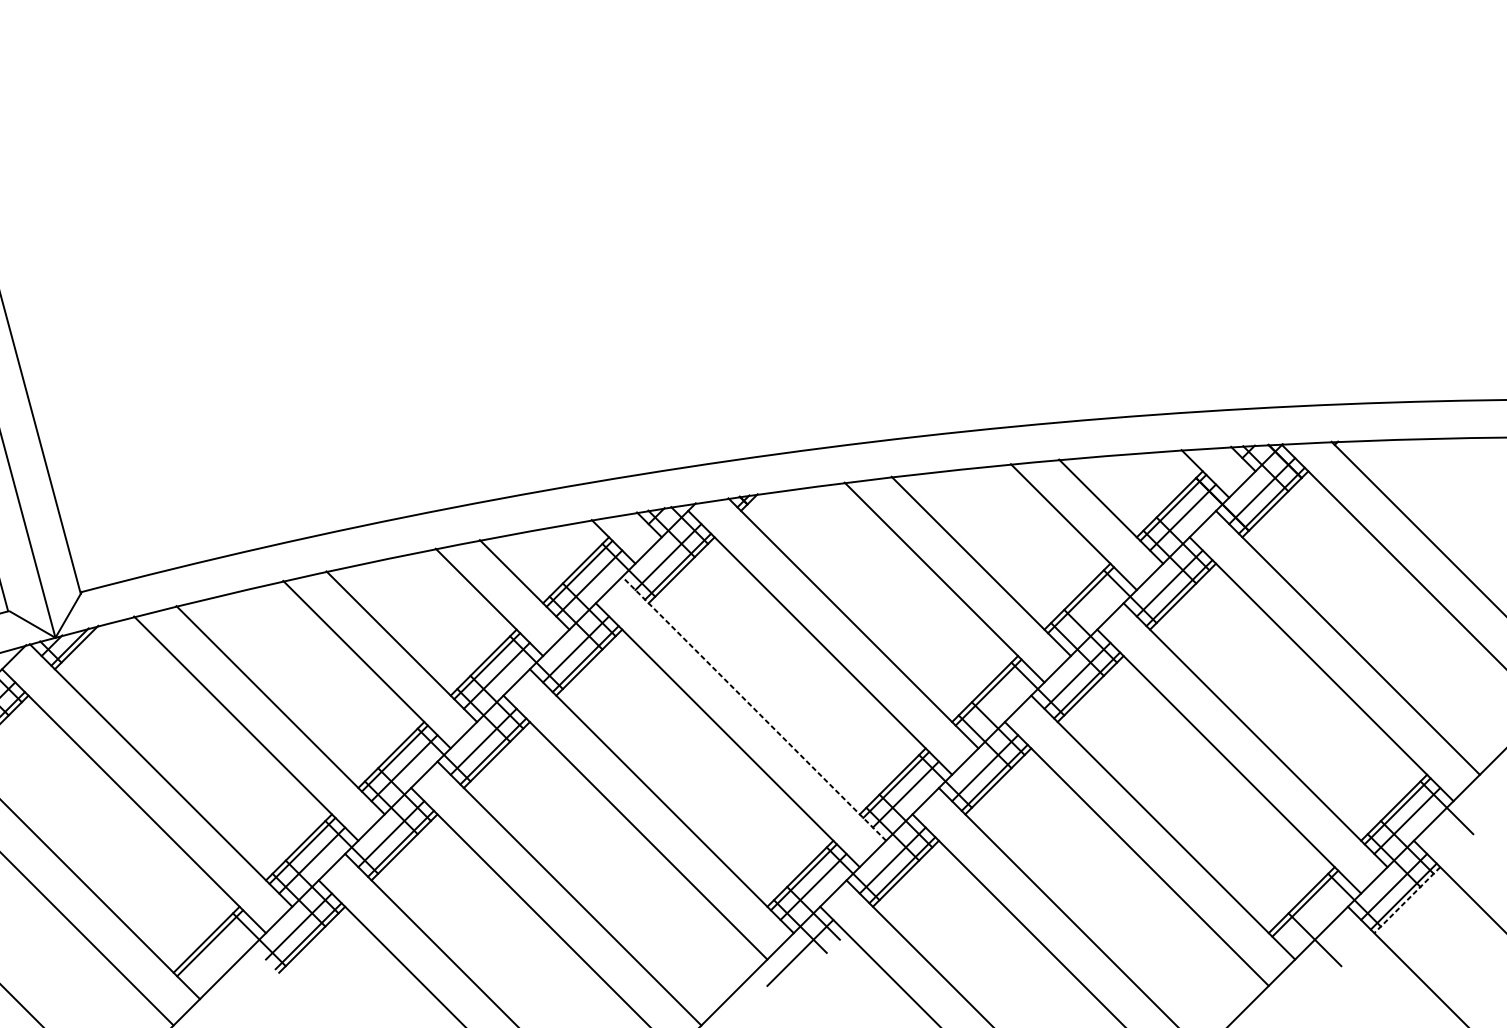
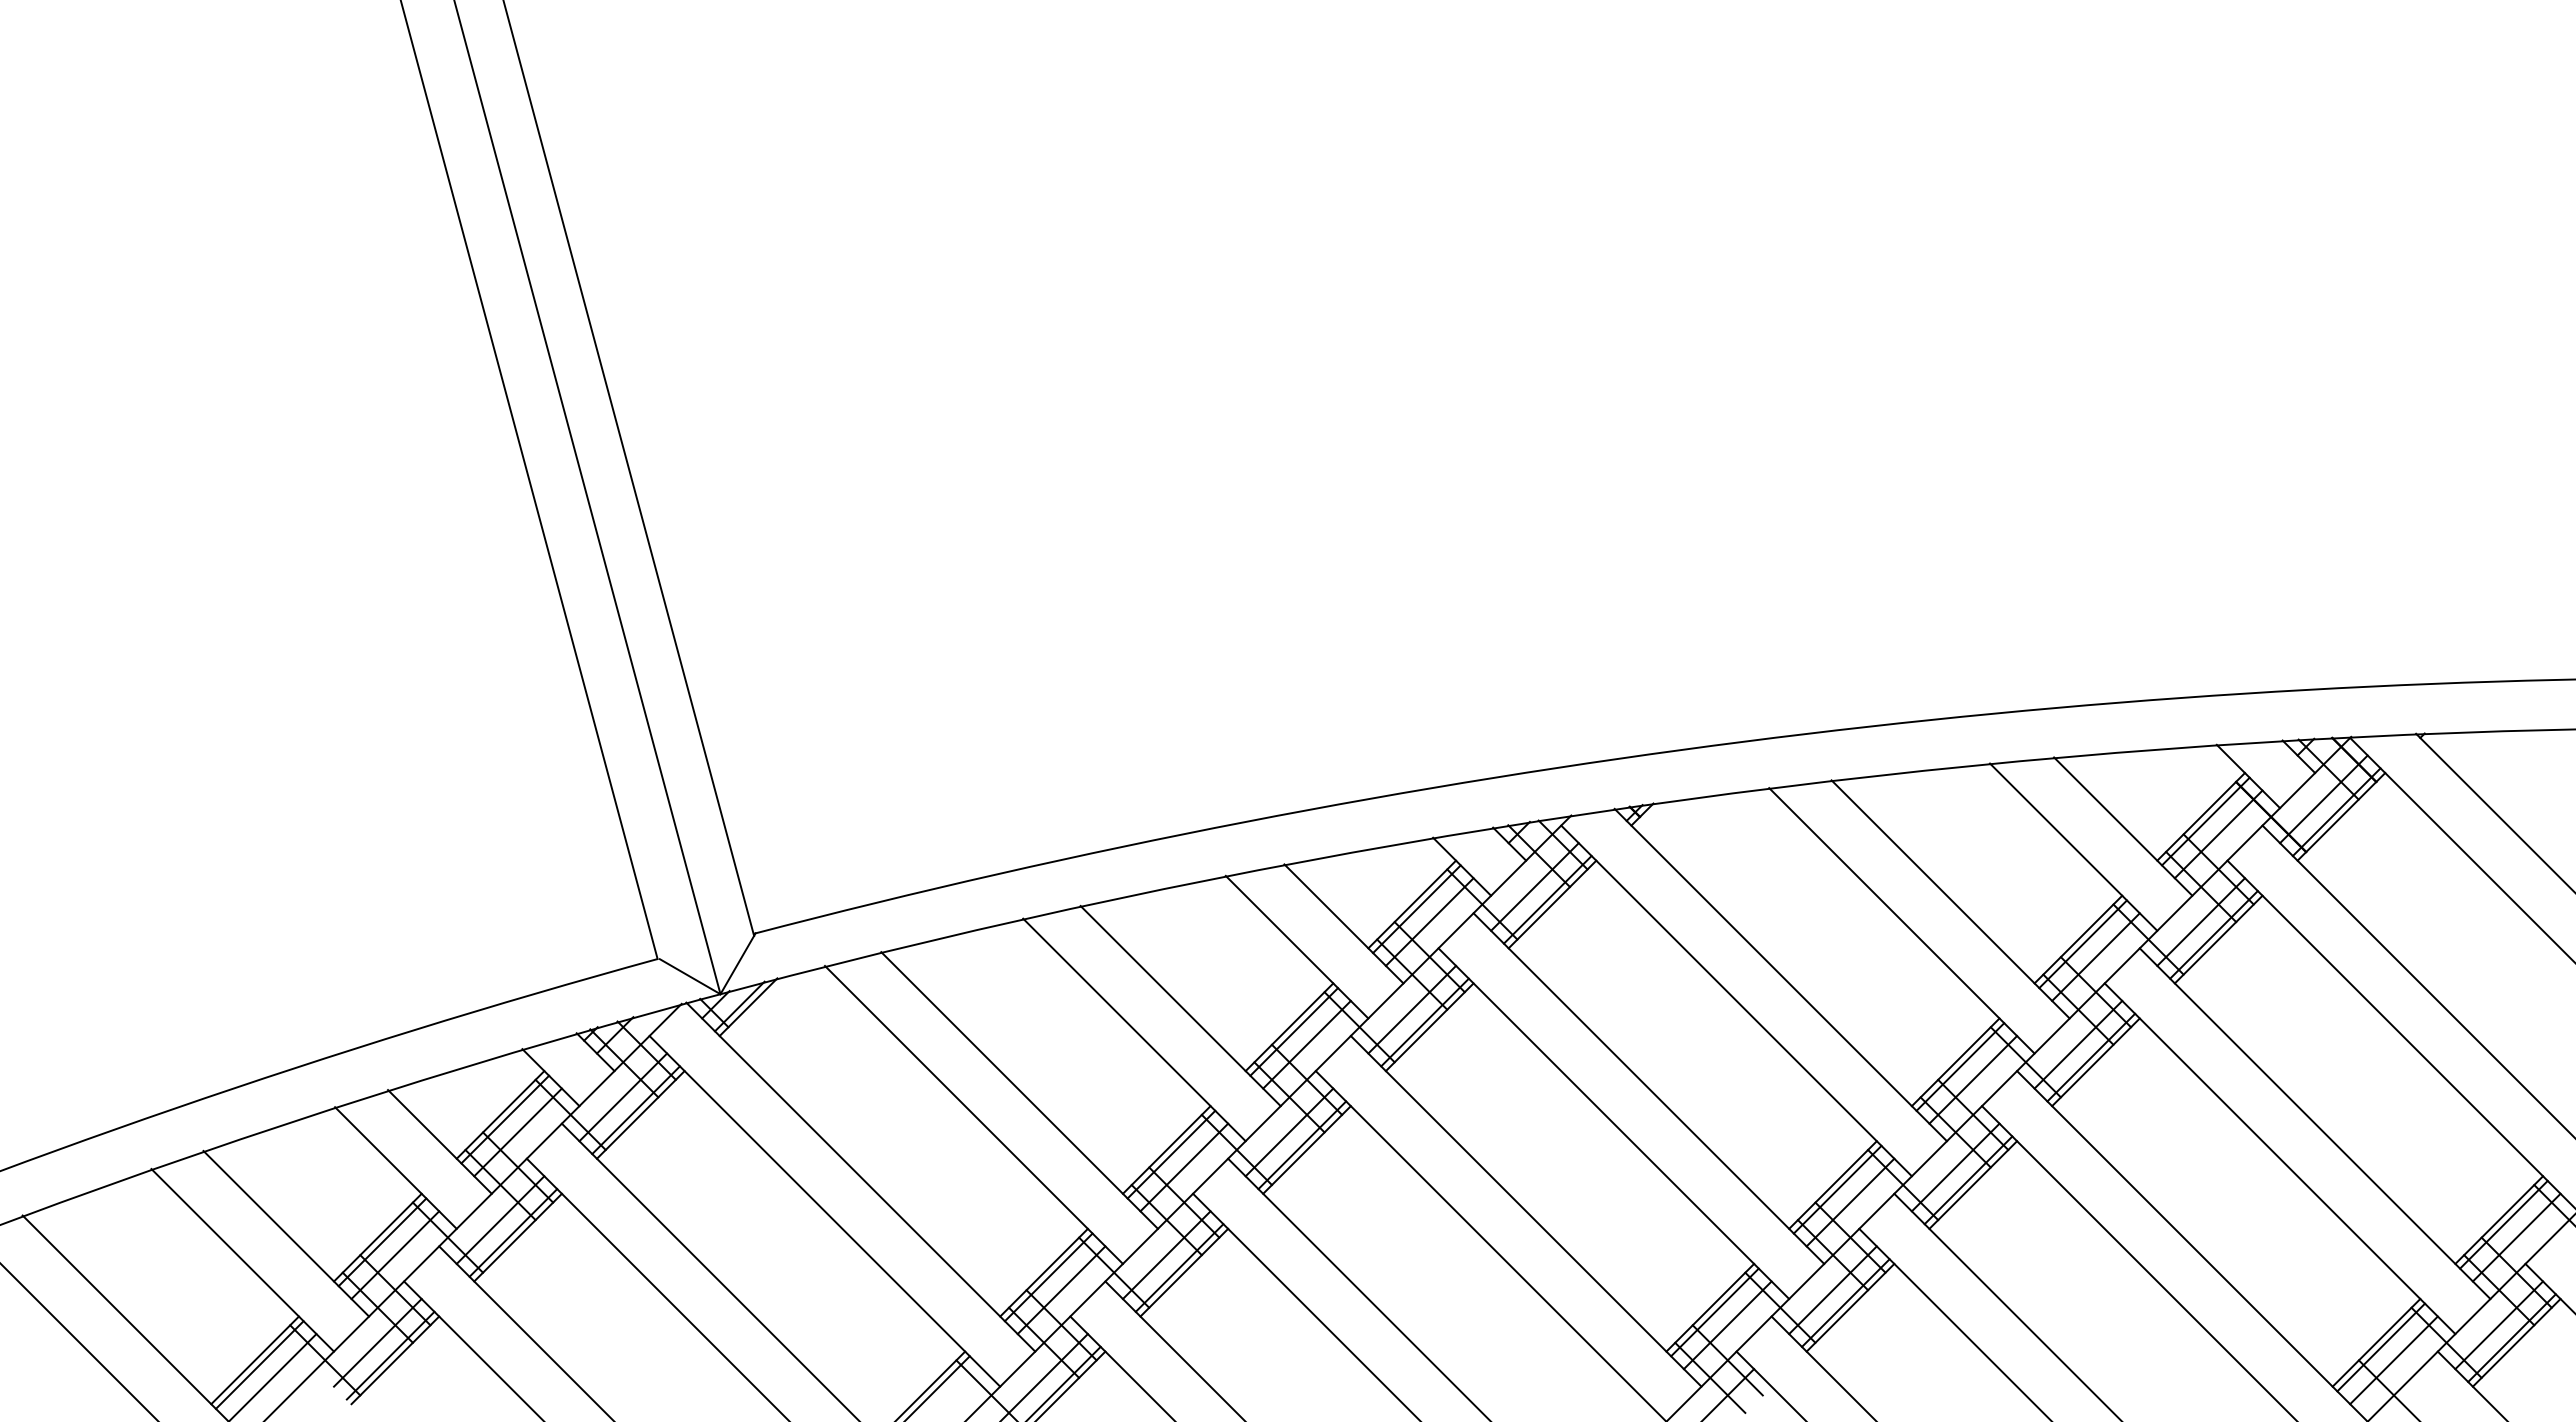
line: (1090, 609) -> (2095, 956), added
line: (998, 701) -> (1973, 1079), added
line: (753, 708) -> (1648, 1088), dashed -> solid
line: (1407, 899) -> (2516, 1342), dashed -> solid
line: (1314, 913) -> (2393, 1360), added

